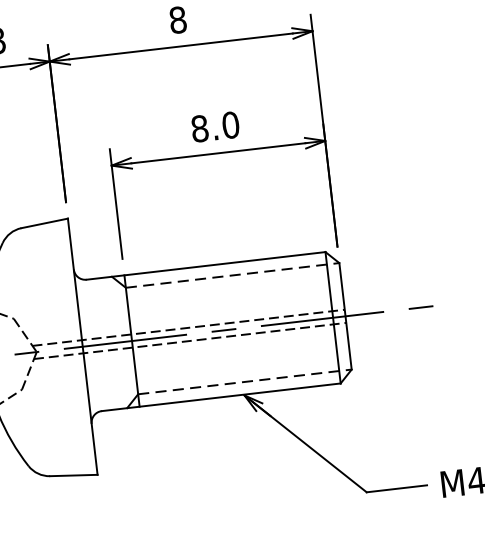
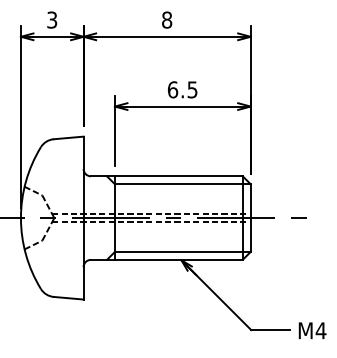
text: (214, 126) -> (182, 89), 8.0 -> 6.5
line: (232, 275) -> (182, 184), dashed -> solid
line: (244, 381) -> (182, 251), dashed -> solid

